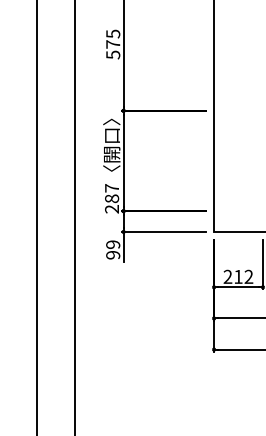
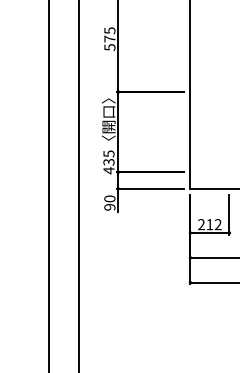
text: (111, 199) -> (108, 162), 287 -> 435
text: (112, 244) -> (109, 198), 99 -> 90

